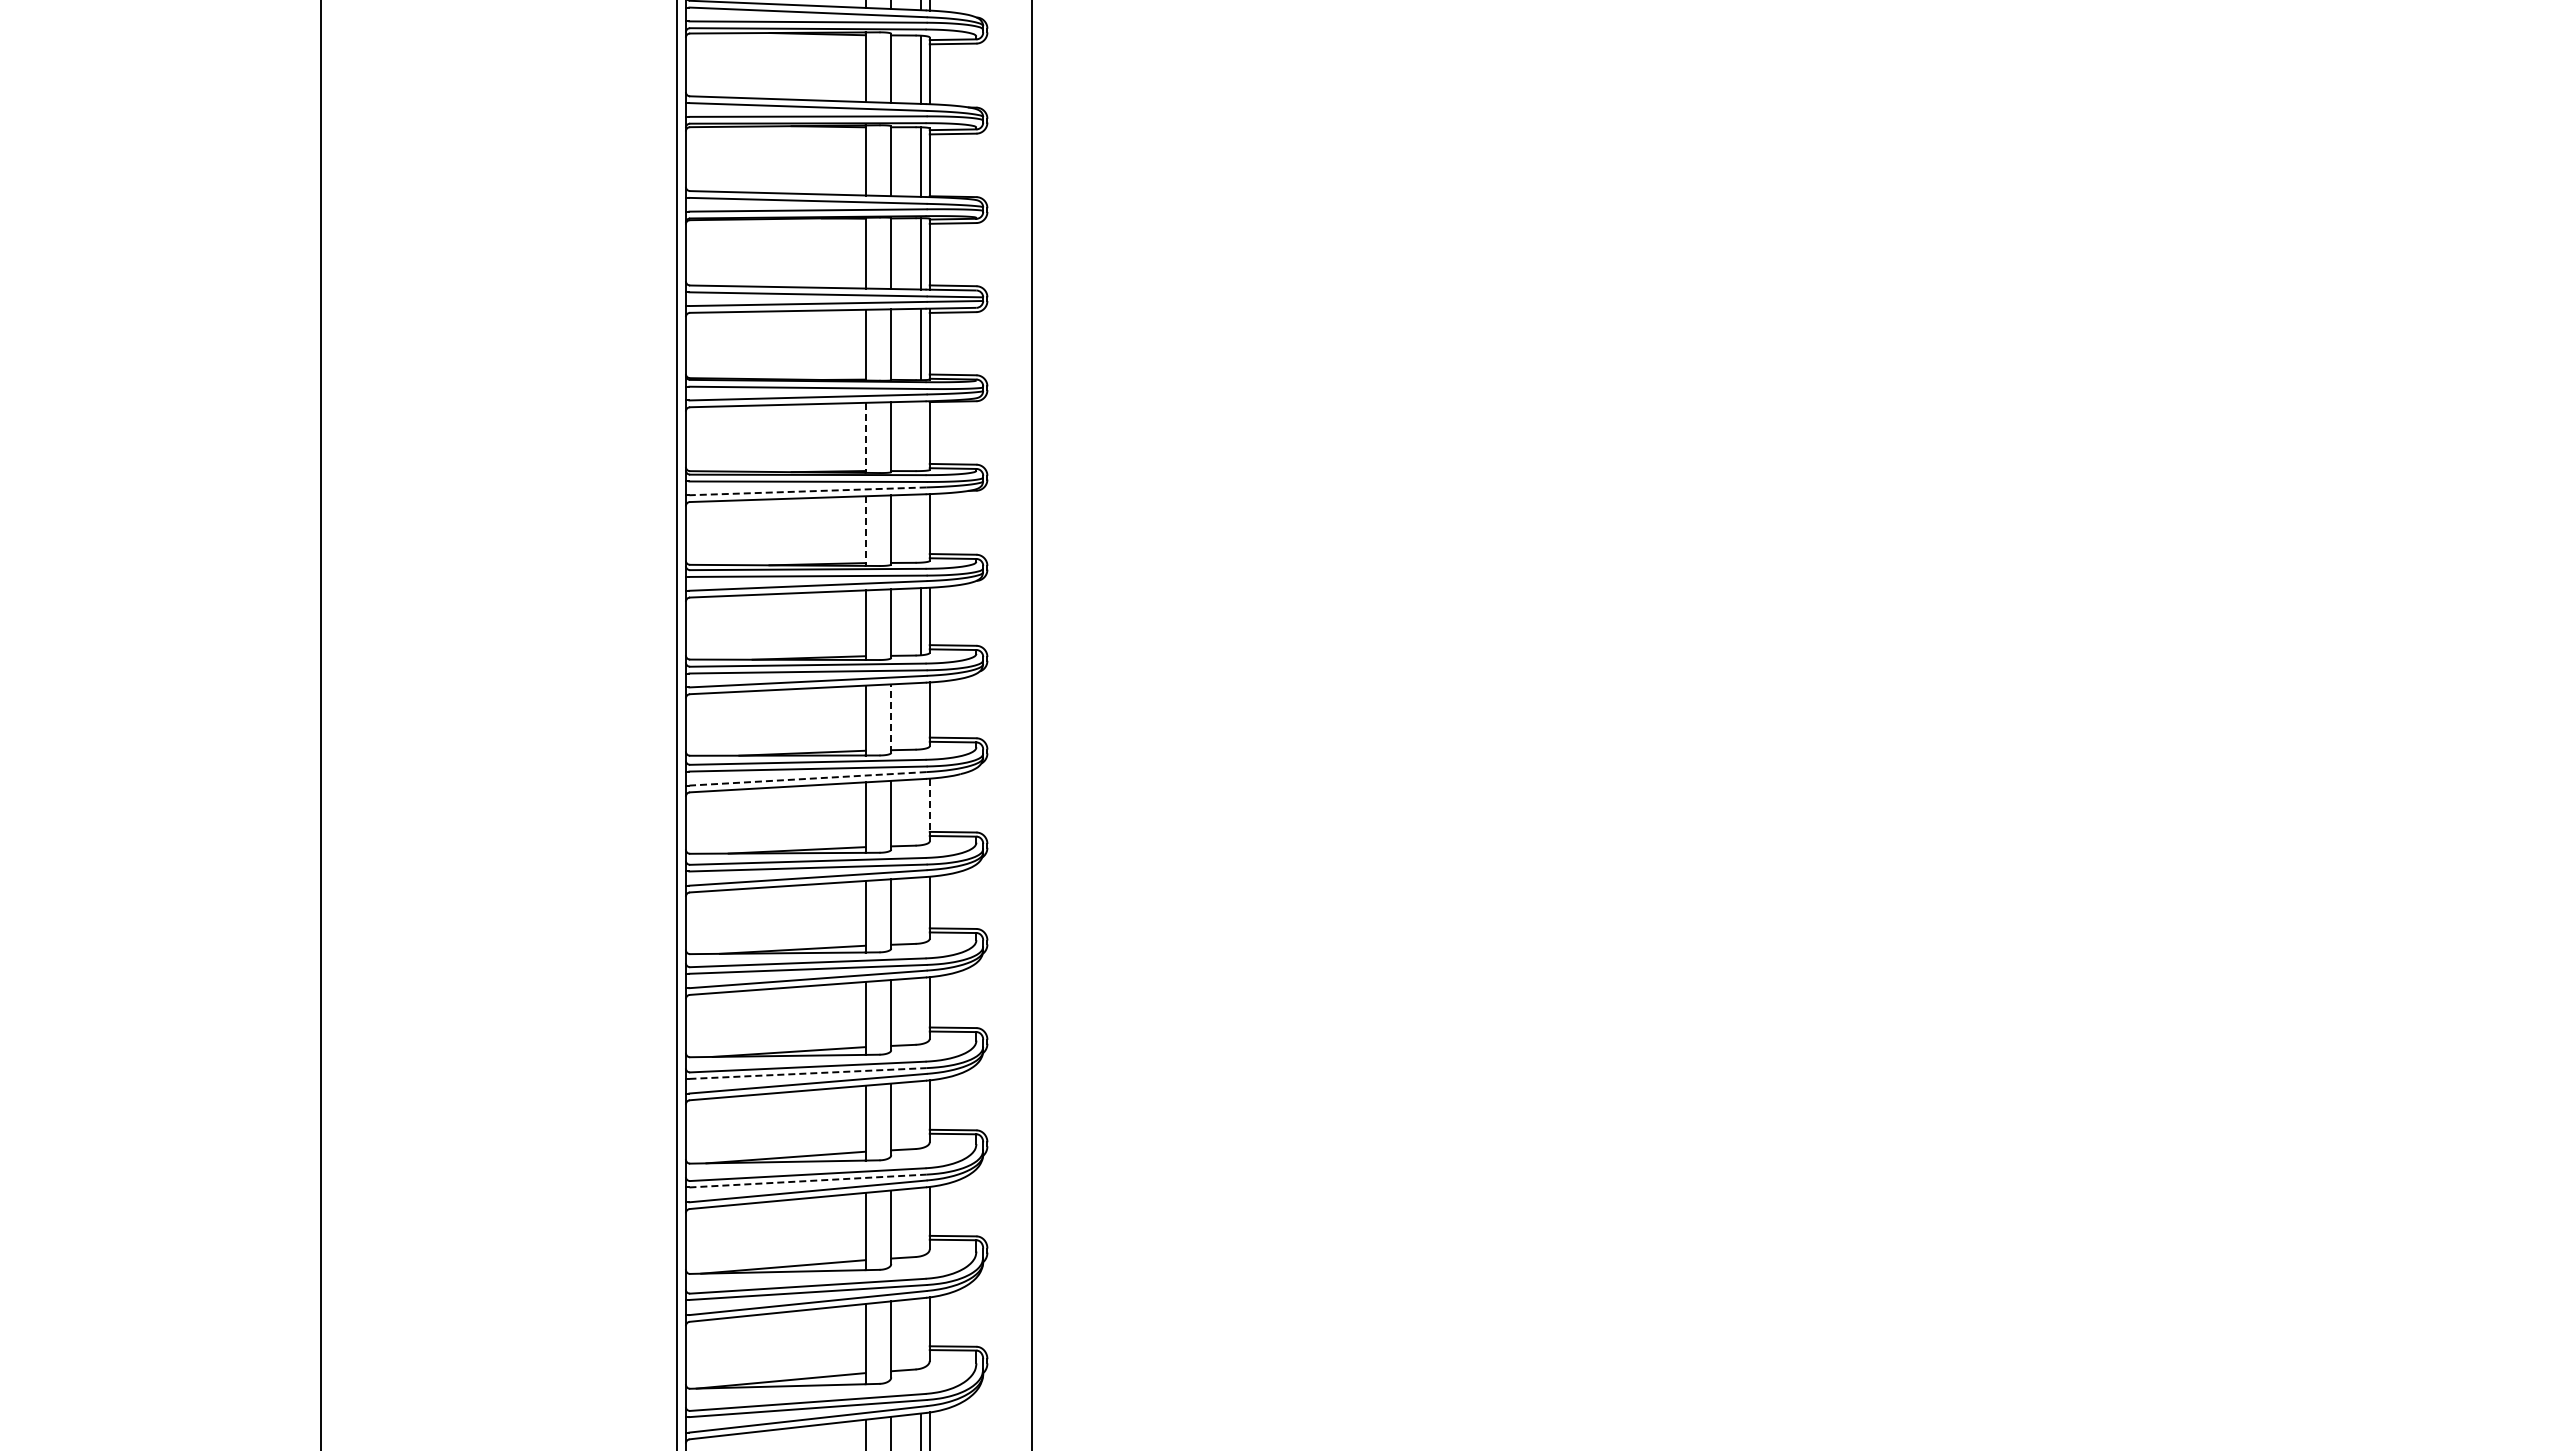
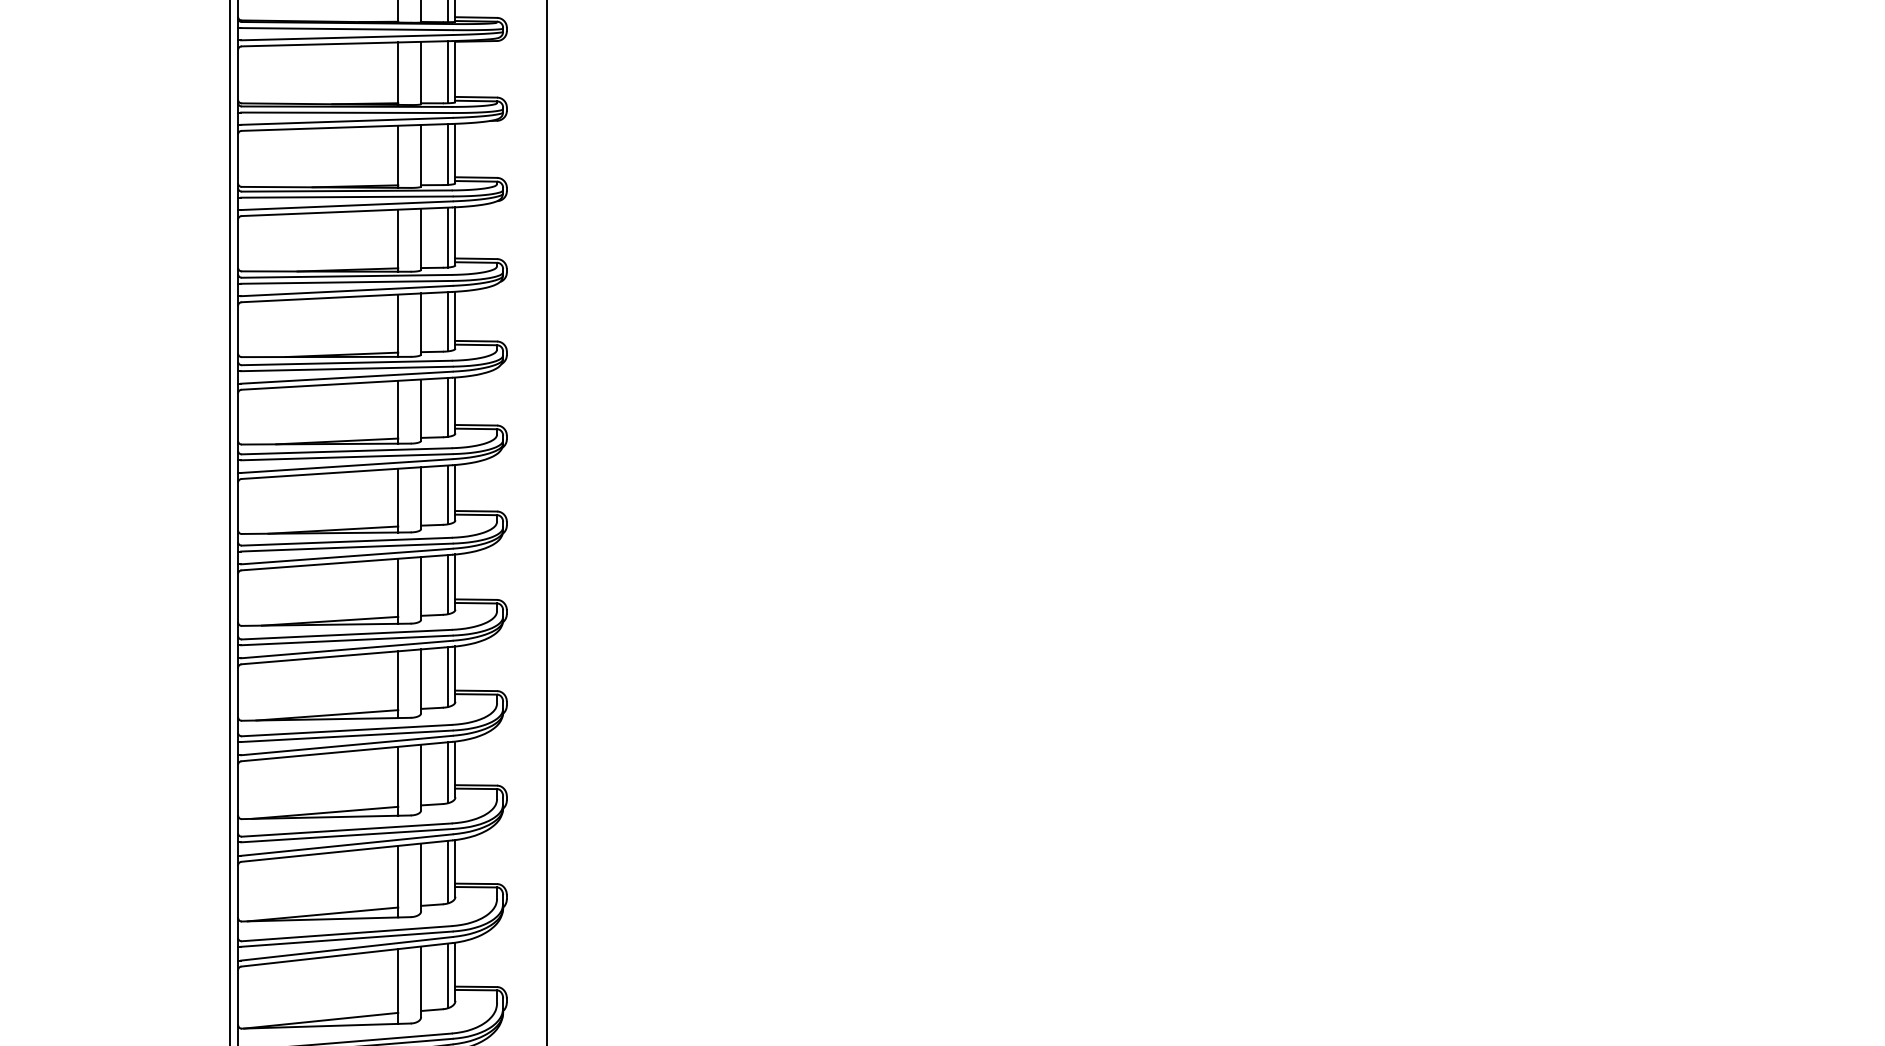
line: (921, 436) -> (448, 72), added
line: (865, 438) -> (398, 74), dashed -> solid
line: (808, 491) -> (347, 121), dashed -> solid
line: (921, 528) -> (448, 154), added
line: (865, 531) -> (398, 157), dashed -> solid
line: (921, 715) -> (448, 321), added
line: (891, 718) -> (421, 323), dashed -> solid
line: (808, 778) -> (347, 377), dashed -> solid
line: (929, 805) -> (455, 401), dashed -> solid
line: (921, 812) -> (448, 407), added
line: (921, 910) -> (448, 495), added
line: (921, 1010) -> (448, 584), added
line: (808, 1073) -> (347, 640), dashed -> solid
line: (921, 1114) -> (448, 676), added
line: (808, 1181) -> (347, 736), dashed -> solid
line: (921, 1221) -> (448, 772), added
line: (921, 1333) -> (448, 872), added

